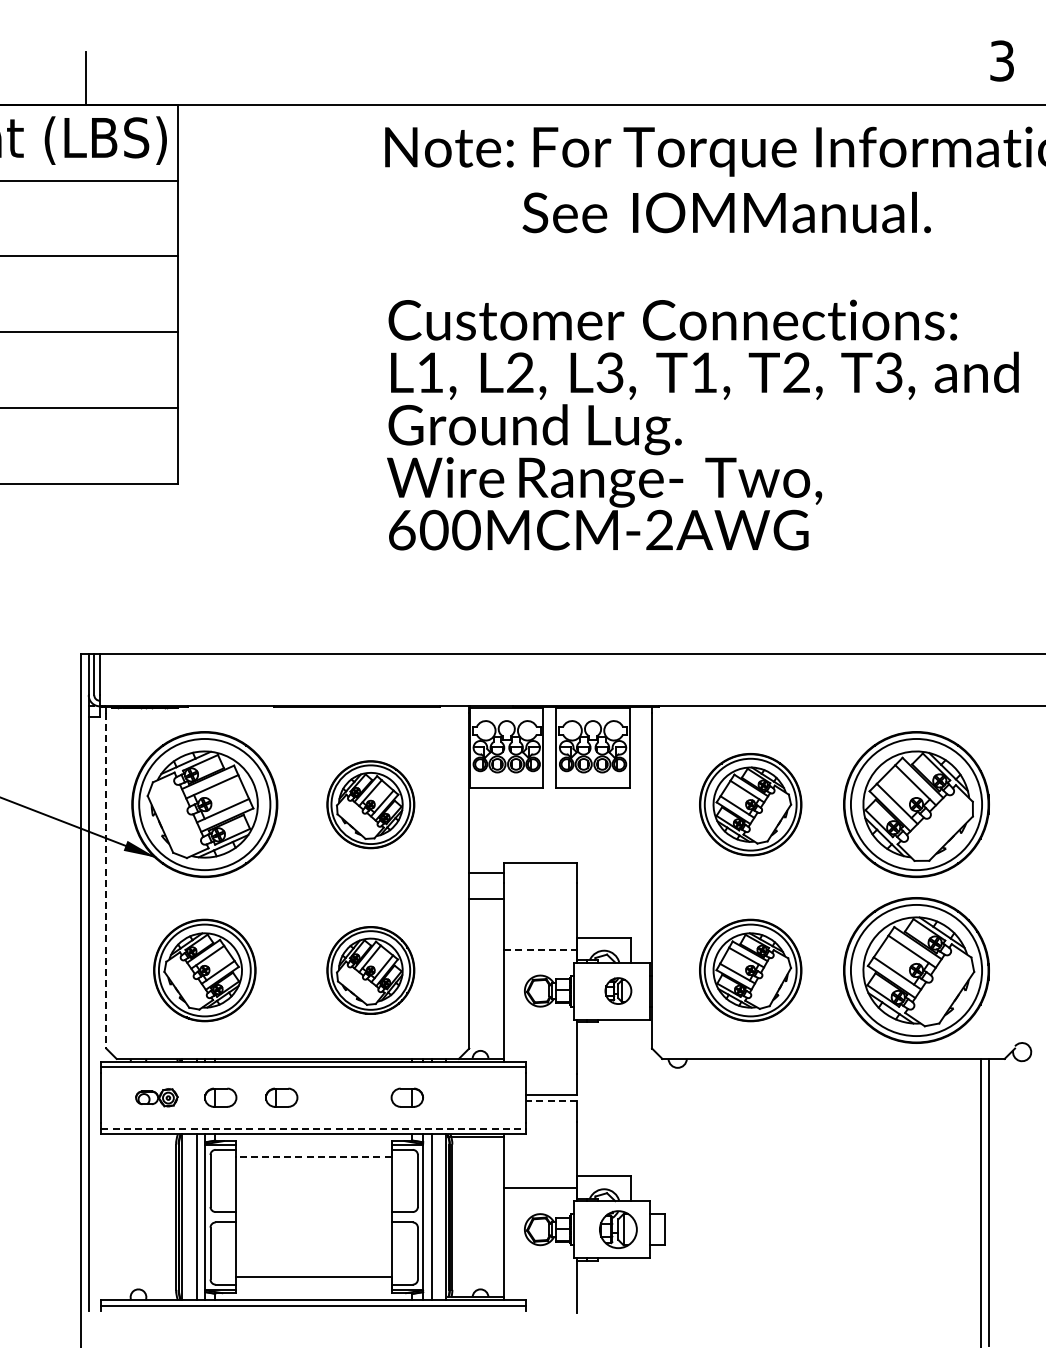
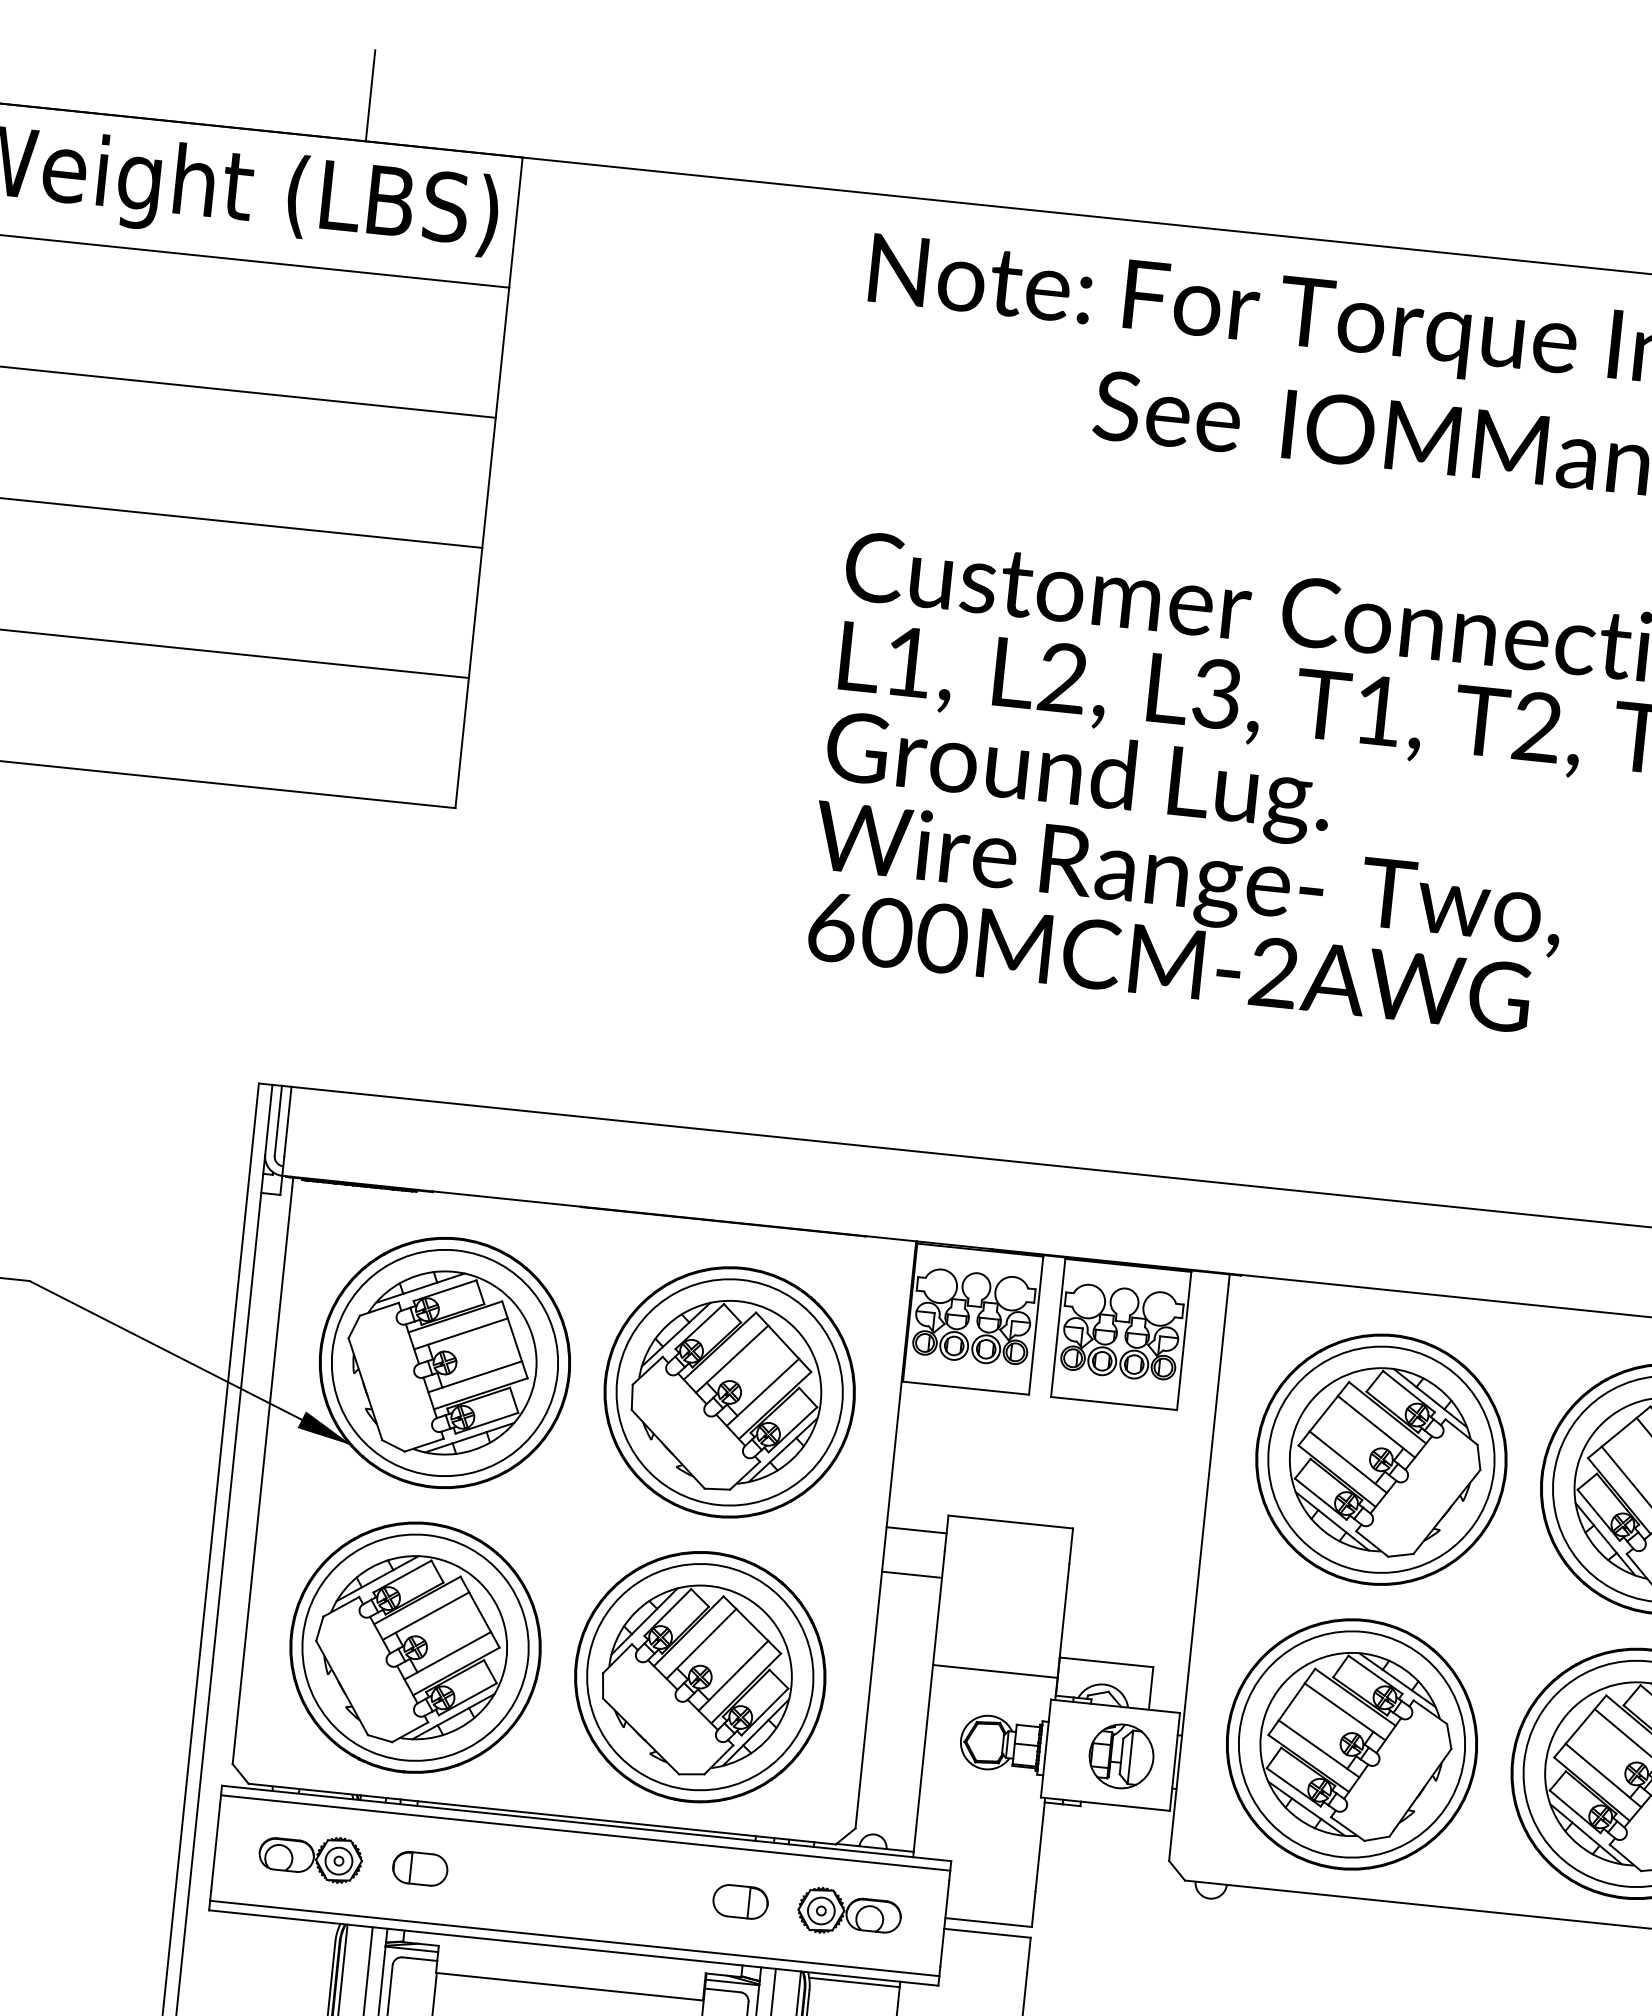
part: (370, 804) -> (729, 1392), size x1.67
part: (750, 804) -> (1381, 1459), size x1.43
line: (106, 881) -> (262, 1477), dashed -> solid
line: (541, 949) -> (996, 1671), dashed -> solid
part: (204, 970) -> (415, 1647), size x1.43
part: (370, 970) -> (699, 1677), size x1.67
part: (750, 970) -> (1351, 1744), size x1.43
part: (618, 990) -> (1121, 1755), size x1.43
part: (156, 1097) -> (310, 1857), size x1.43
part: (281, 1097) -> (524, 1879), removed
part: (470, 1097) -> (848, 1912), added
line: (551, 1101) -> (987, 1933), dashed -> solid
line: (313, 1128) -> (574, 1938), dashed -> solid
line: (313, 1156) -> (569, 1986), dashed -> solid

